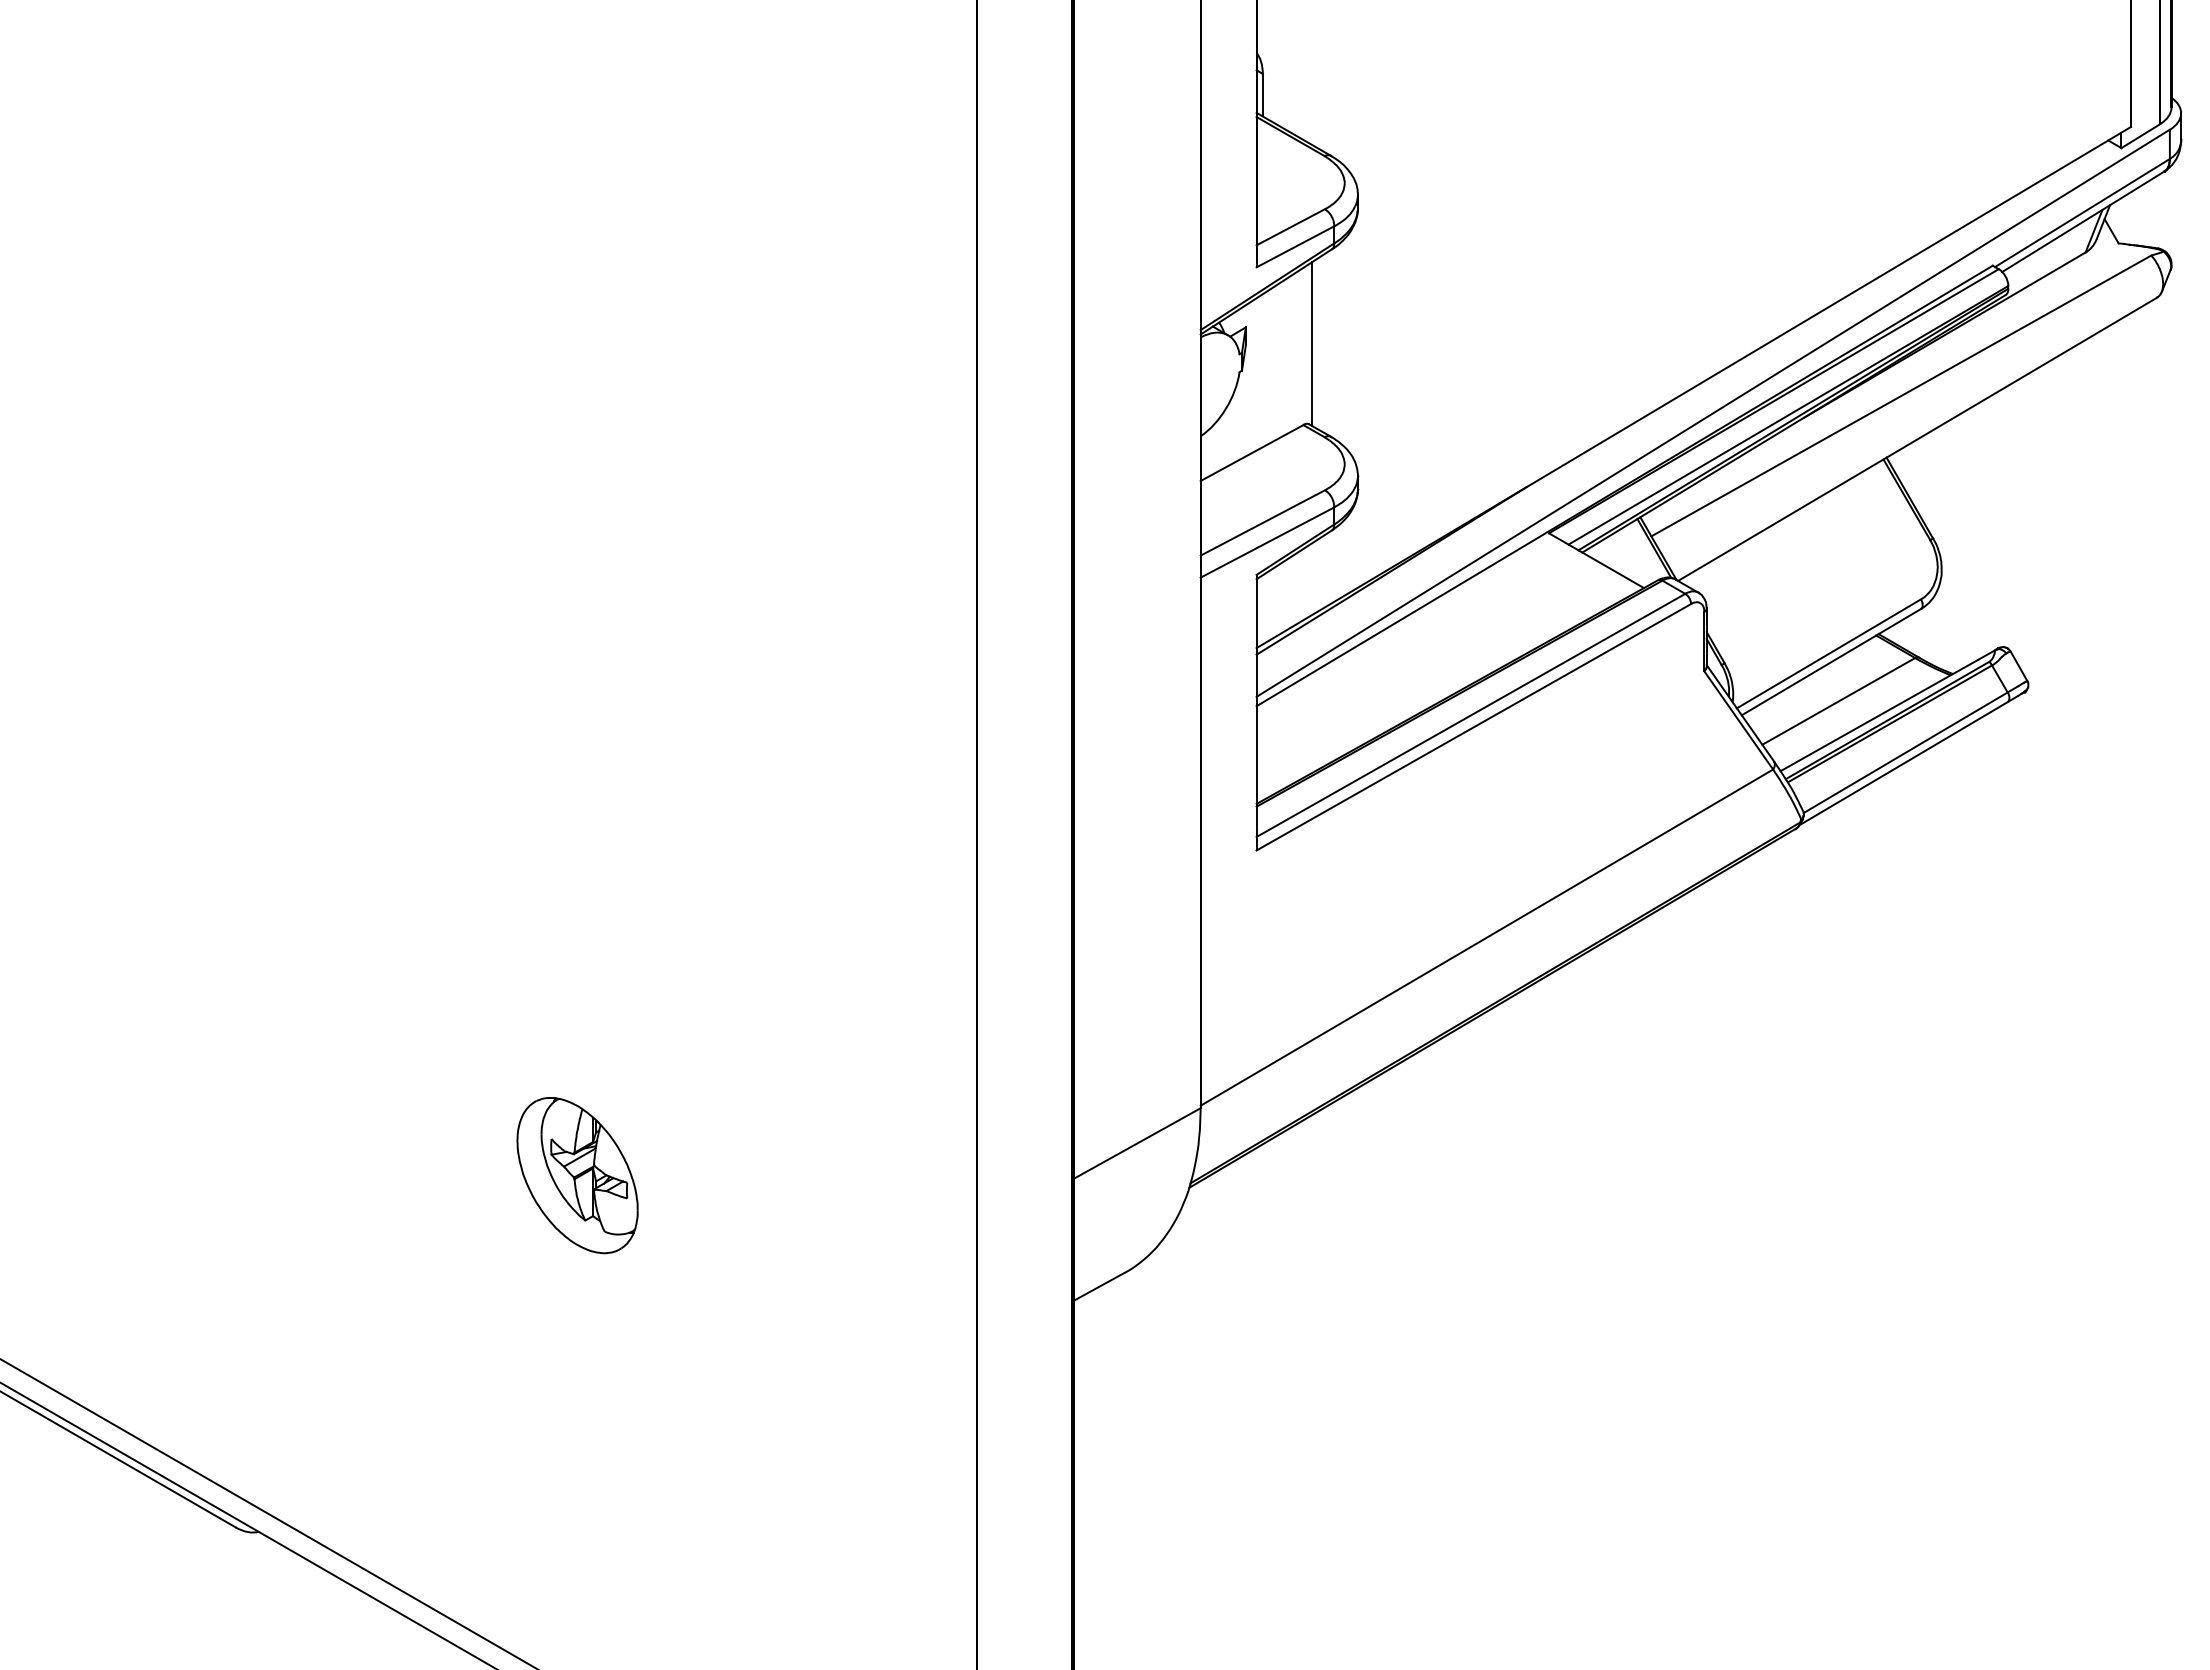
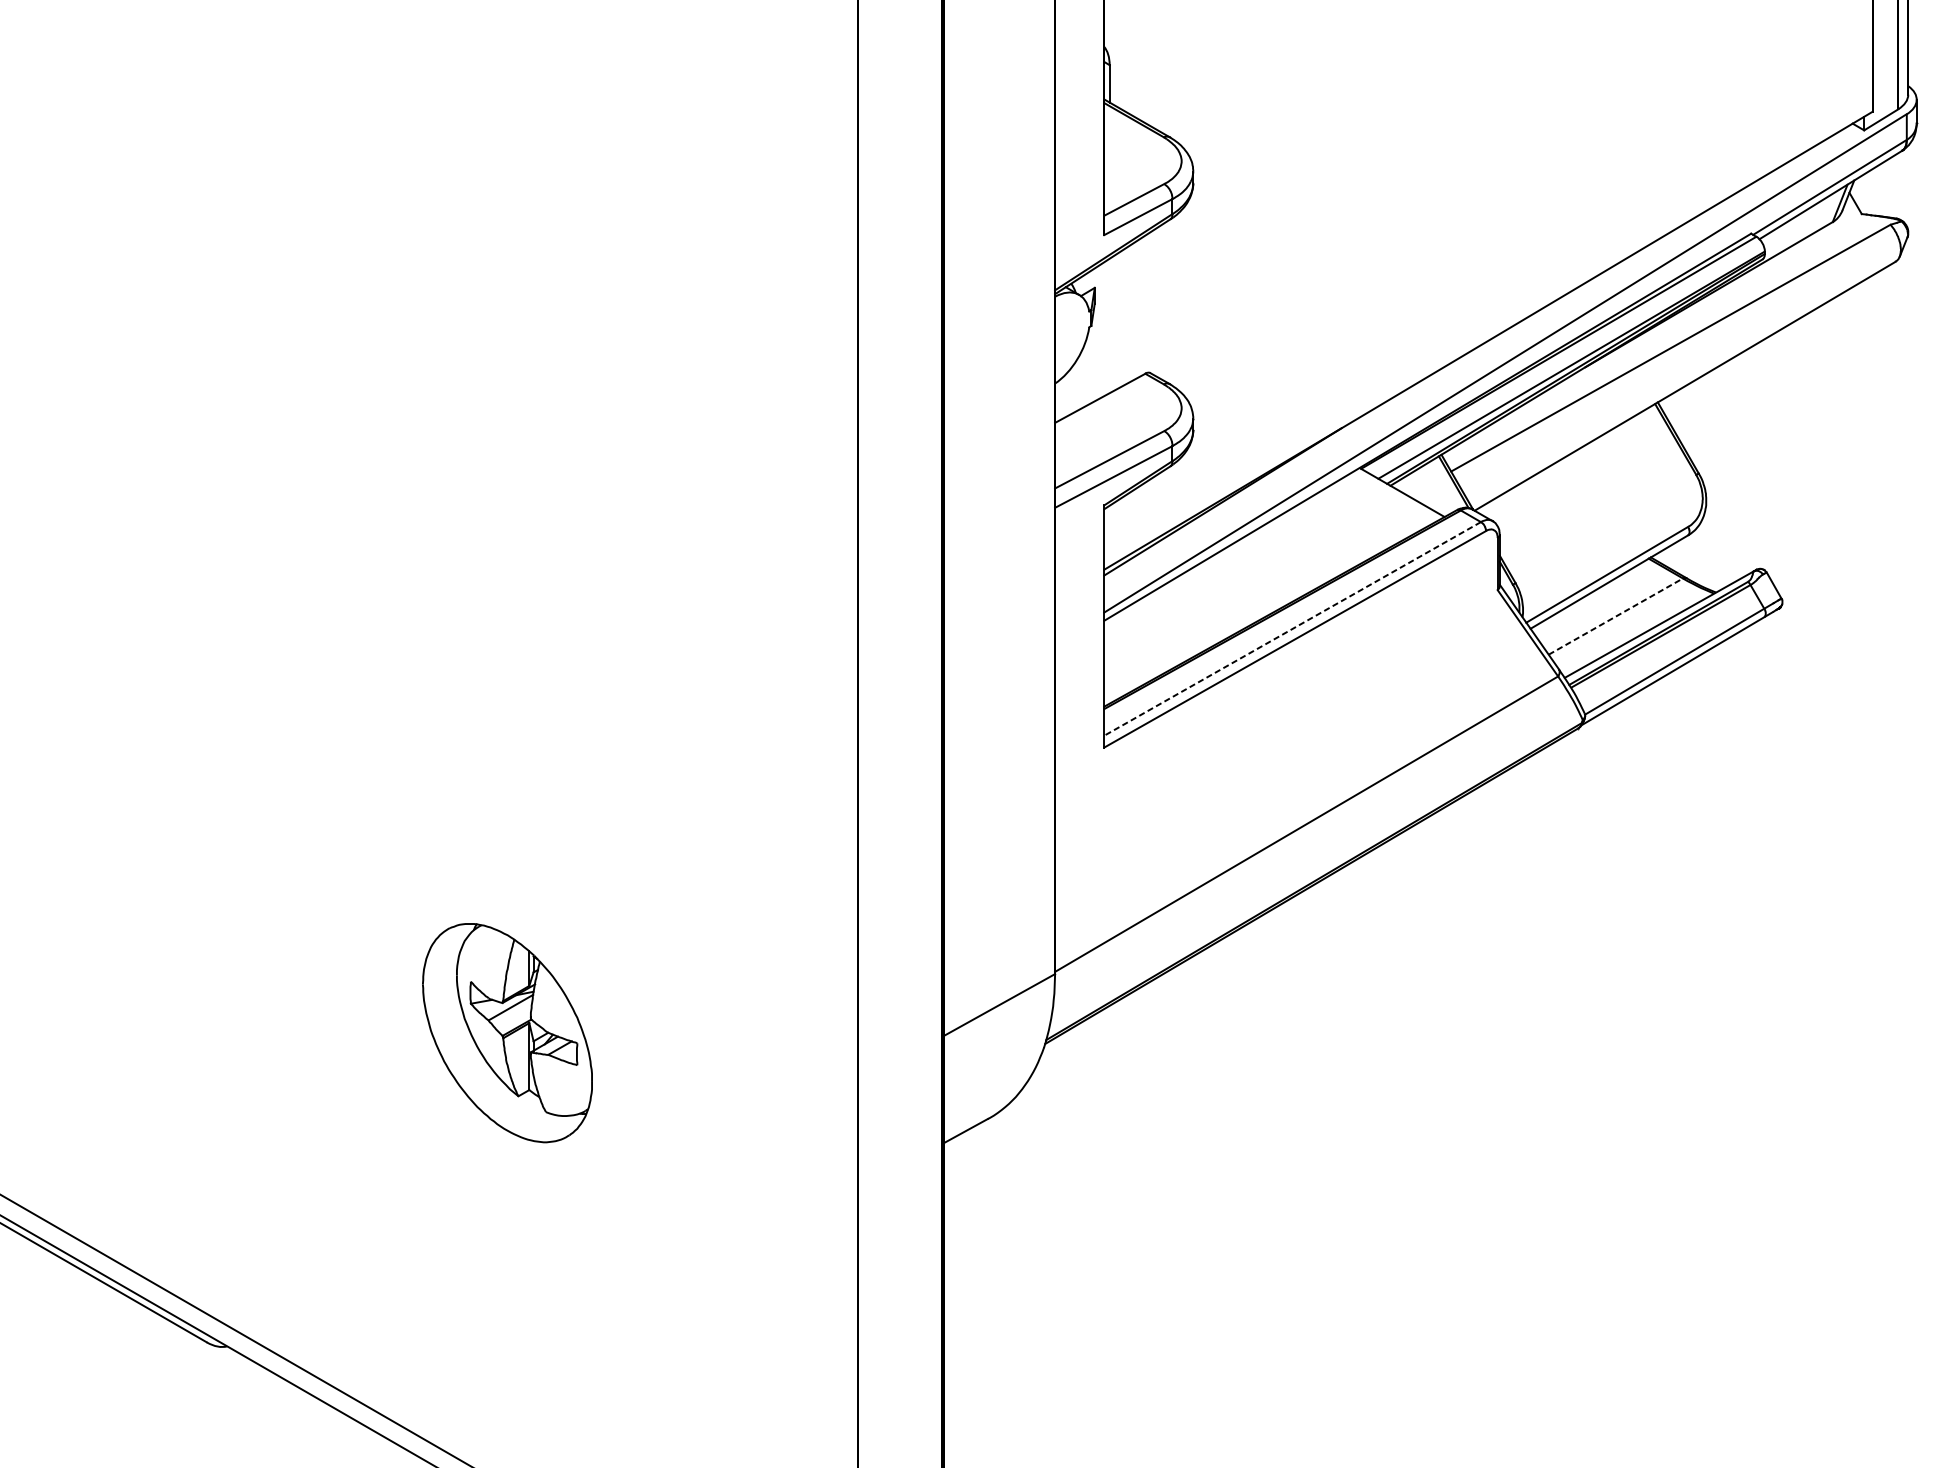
line: (1312, 344) -> (1153, 302), removed
line: (1838, 701) -> (1615, 616), solid -> dashed
line: (1470, 715) -> (1292, 628), solid -> dashed
part: (577, 1175) -> (507, 1033), size x1.6

